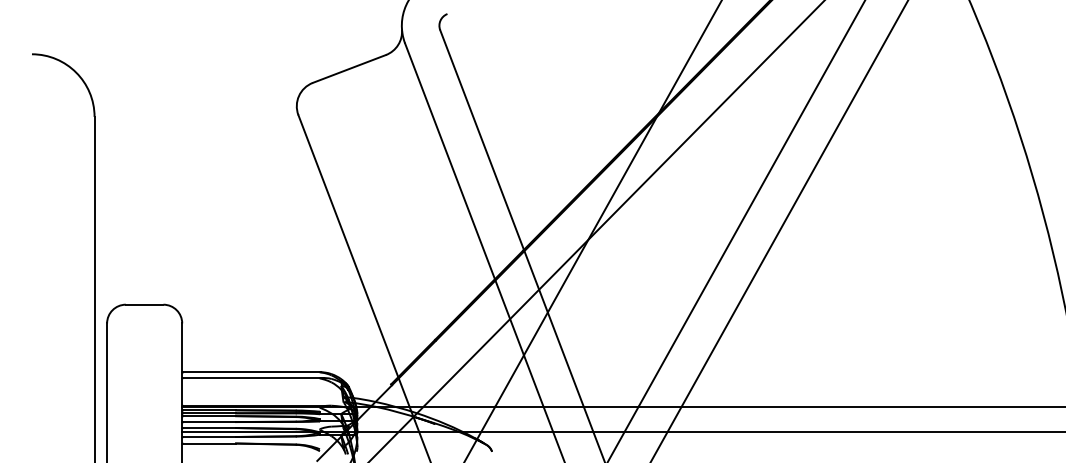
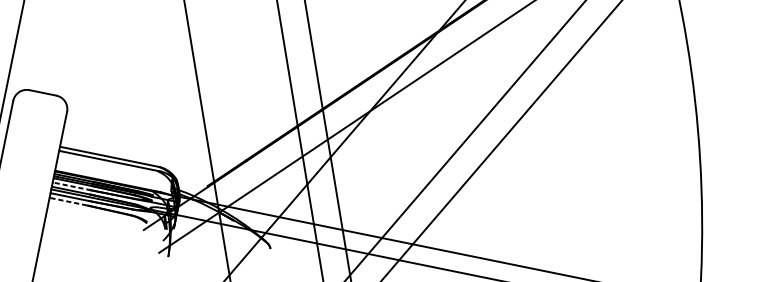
line: (209, 422) -> (72, 186), solid -> dashed
line: (210, 443) -> (69, 201), solid -> dashed

